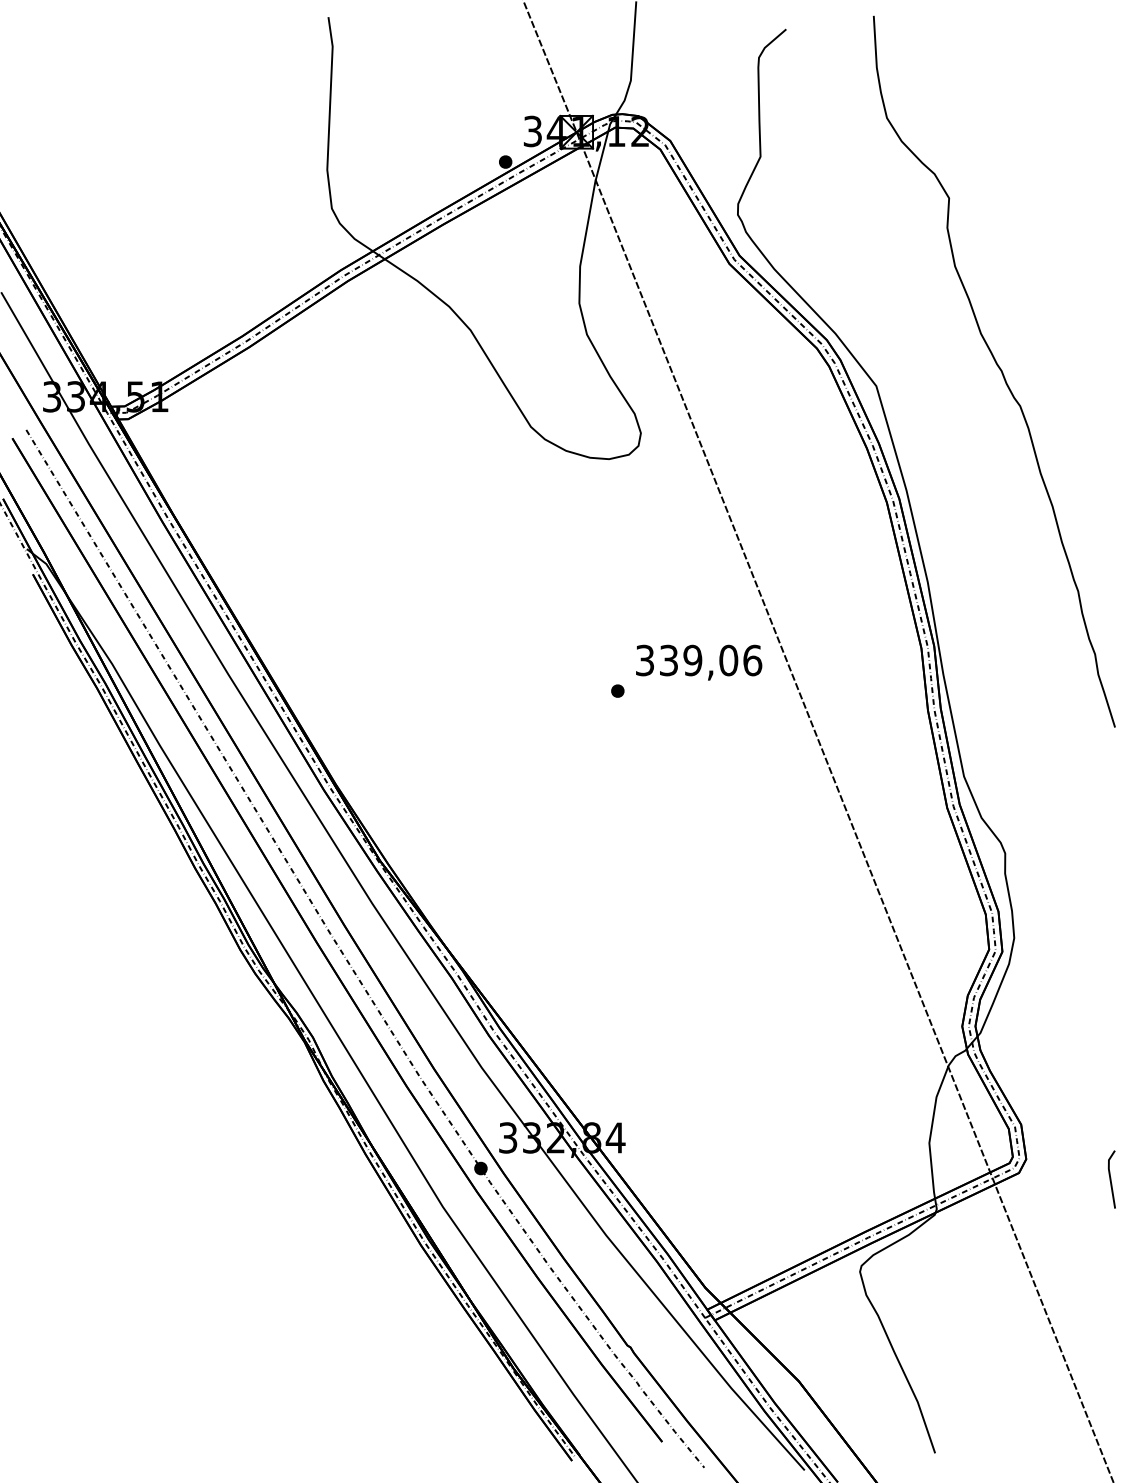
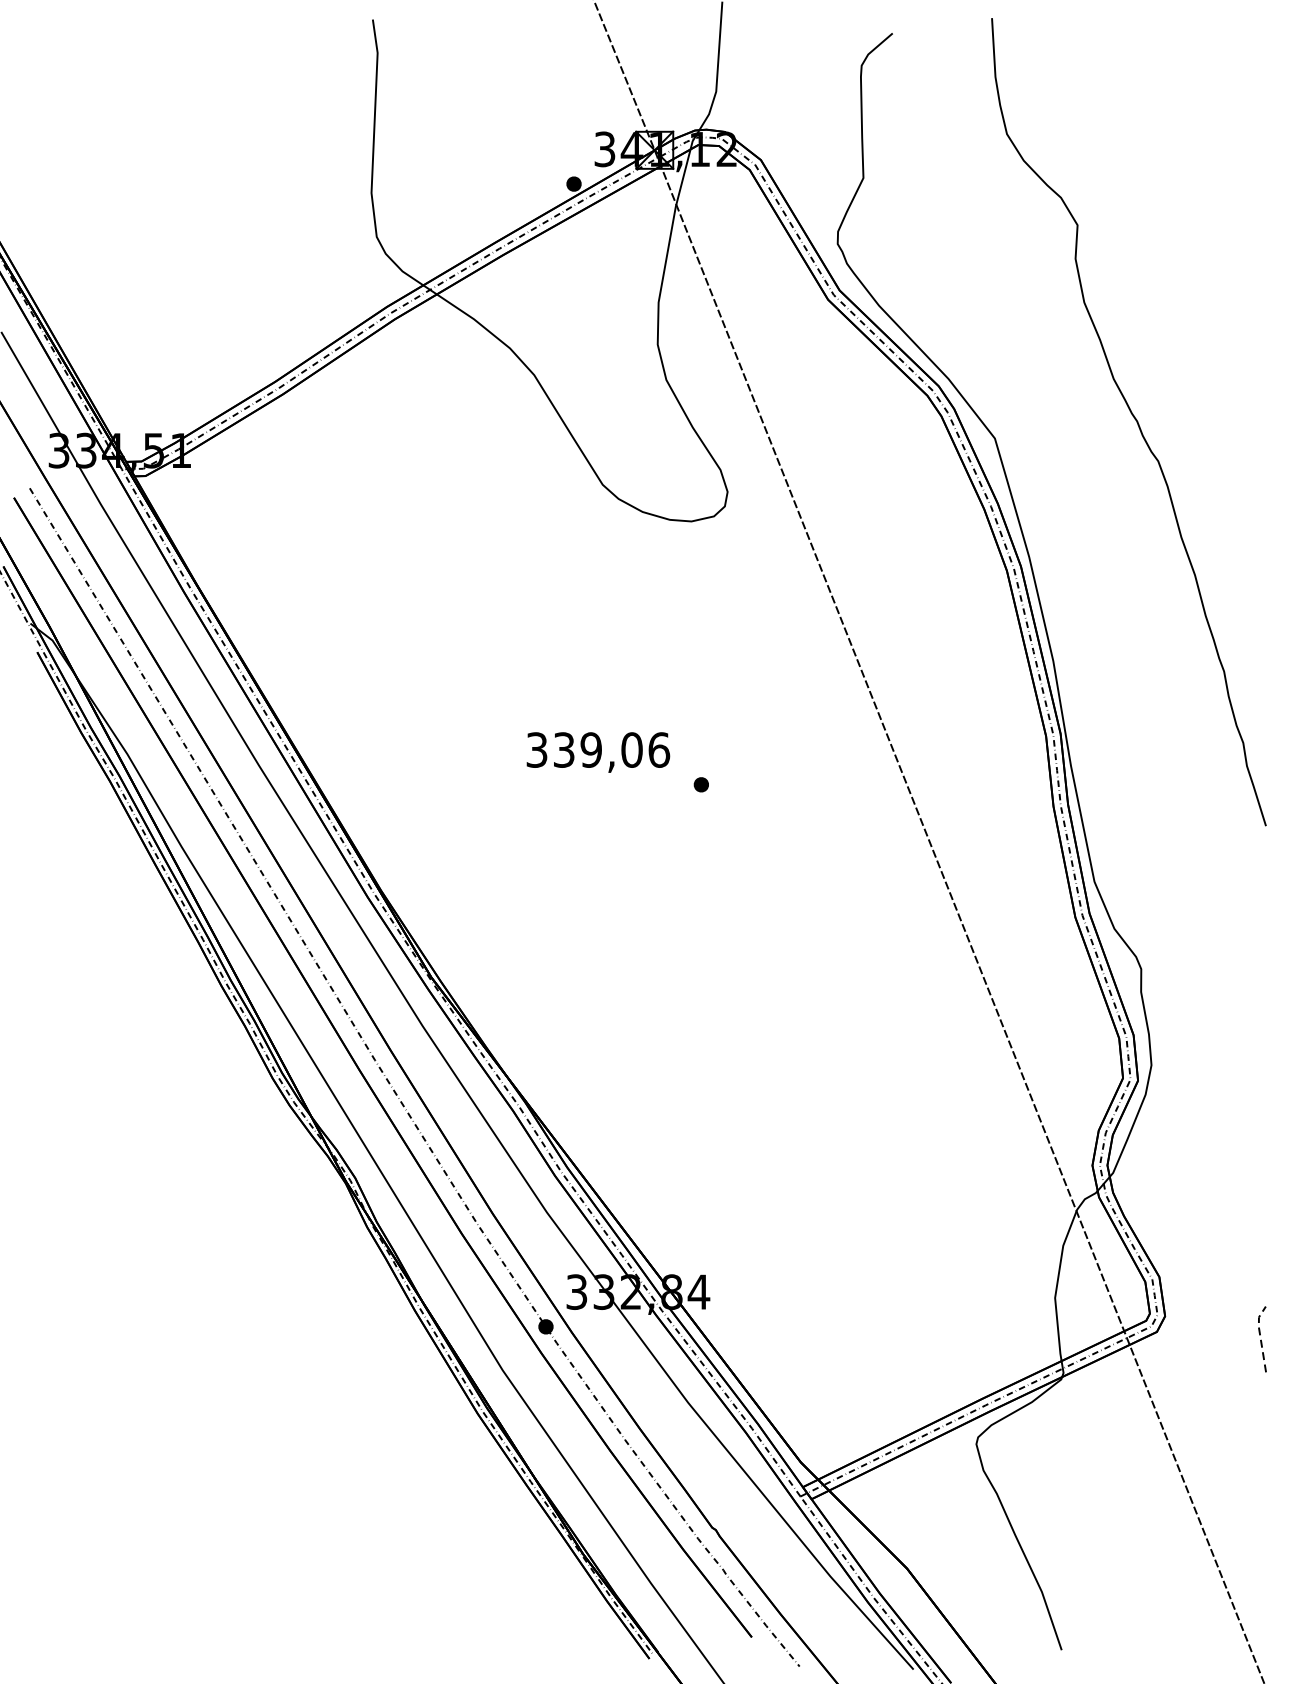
text: (699, 662) -> (598, 752), moved
line: (1110, 1177) -> (1260, 1337), solid -> dashed

